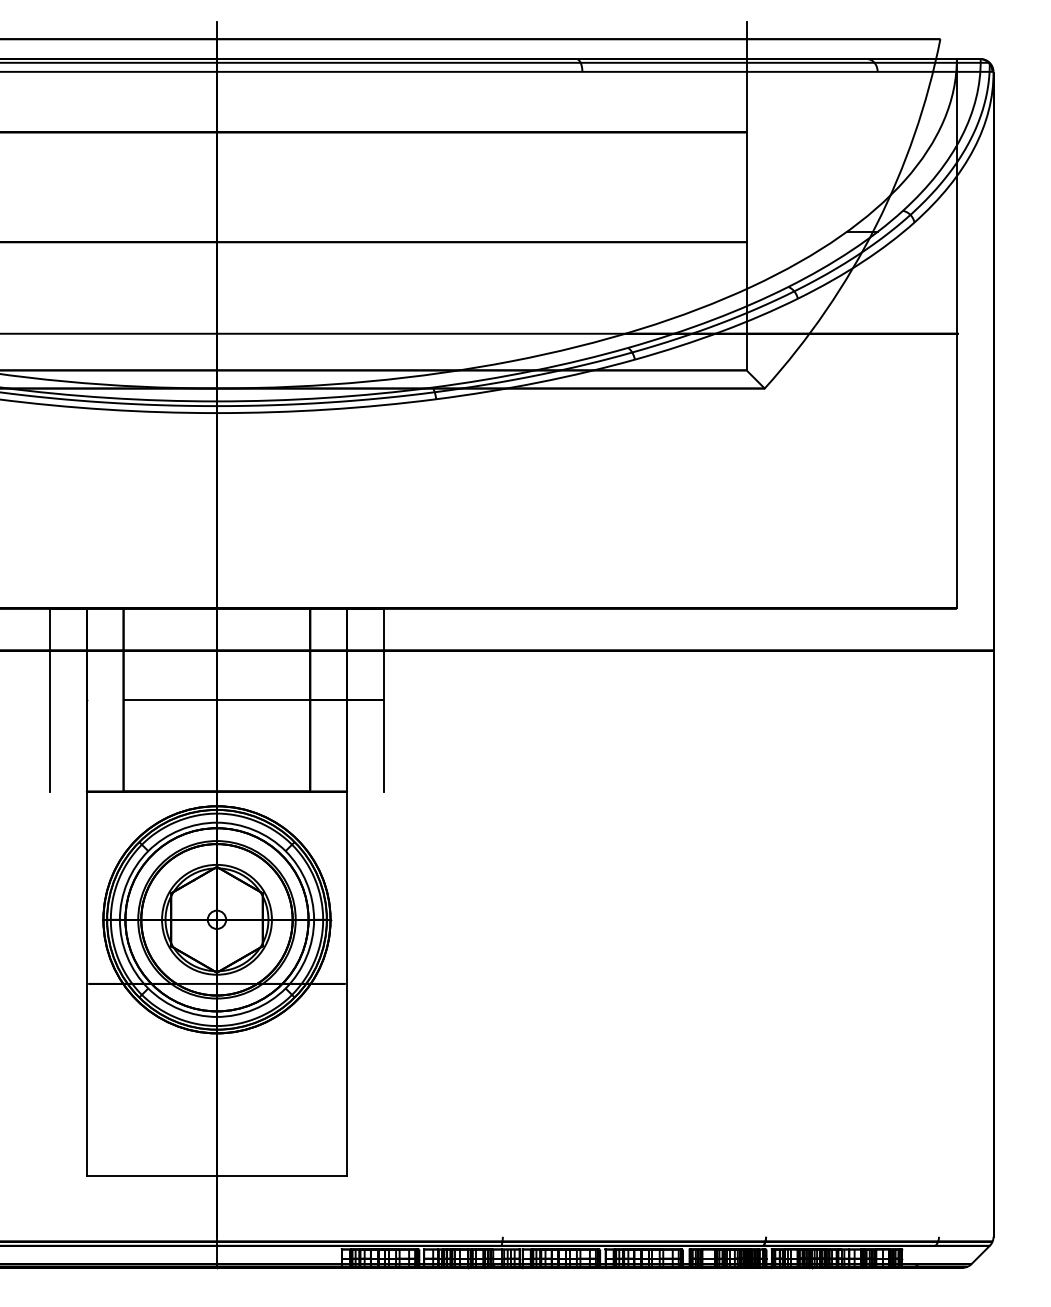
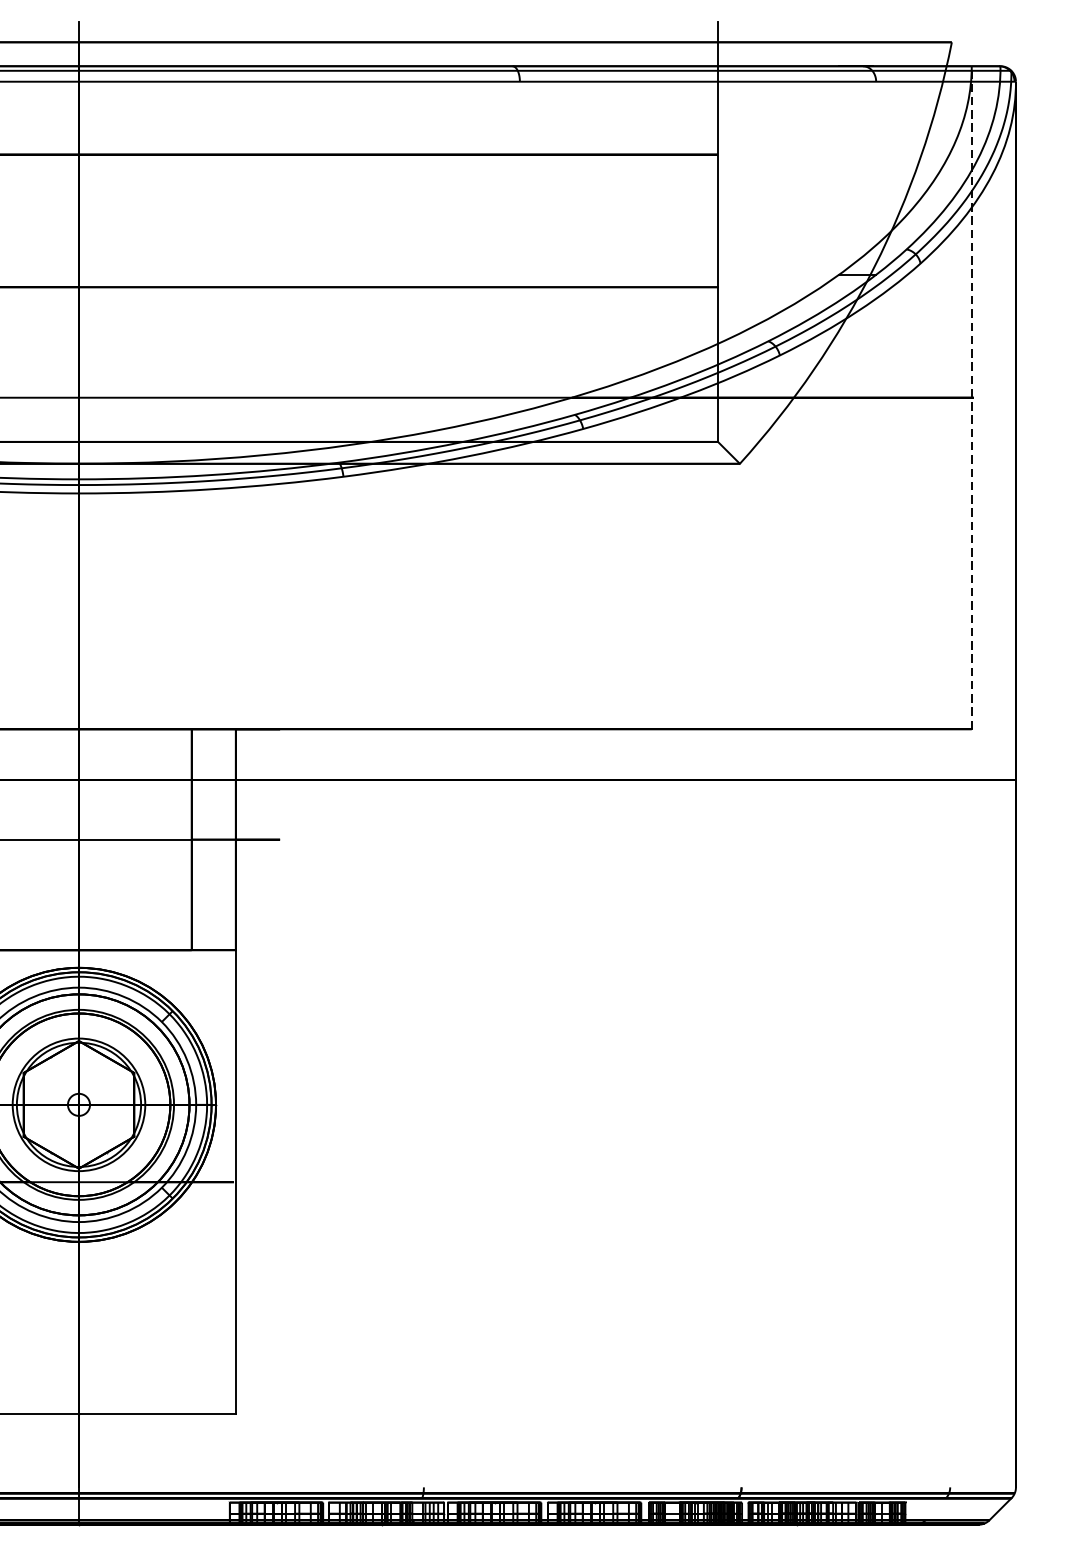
line: (956, 333) -> (971, 397), solid -> dashed
line: (383, 699) -> (279, 839), removed

